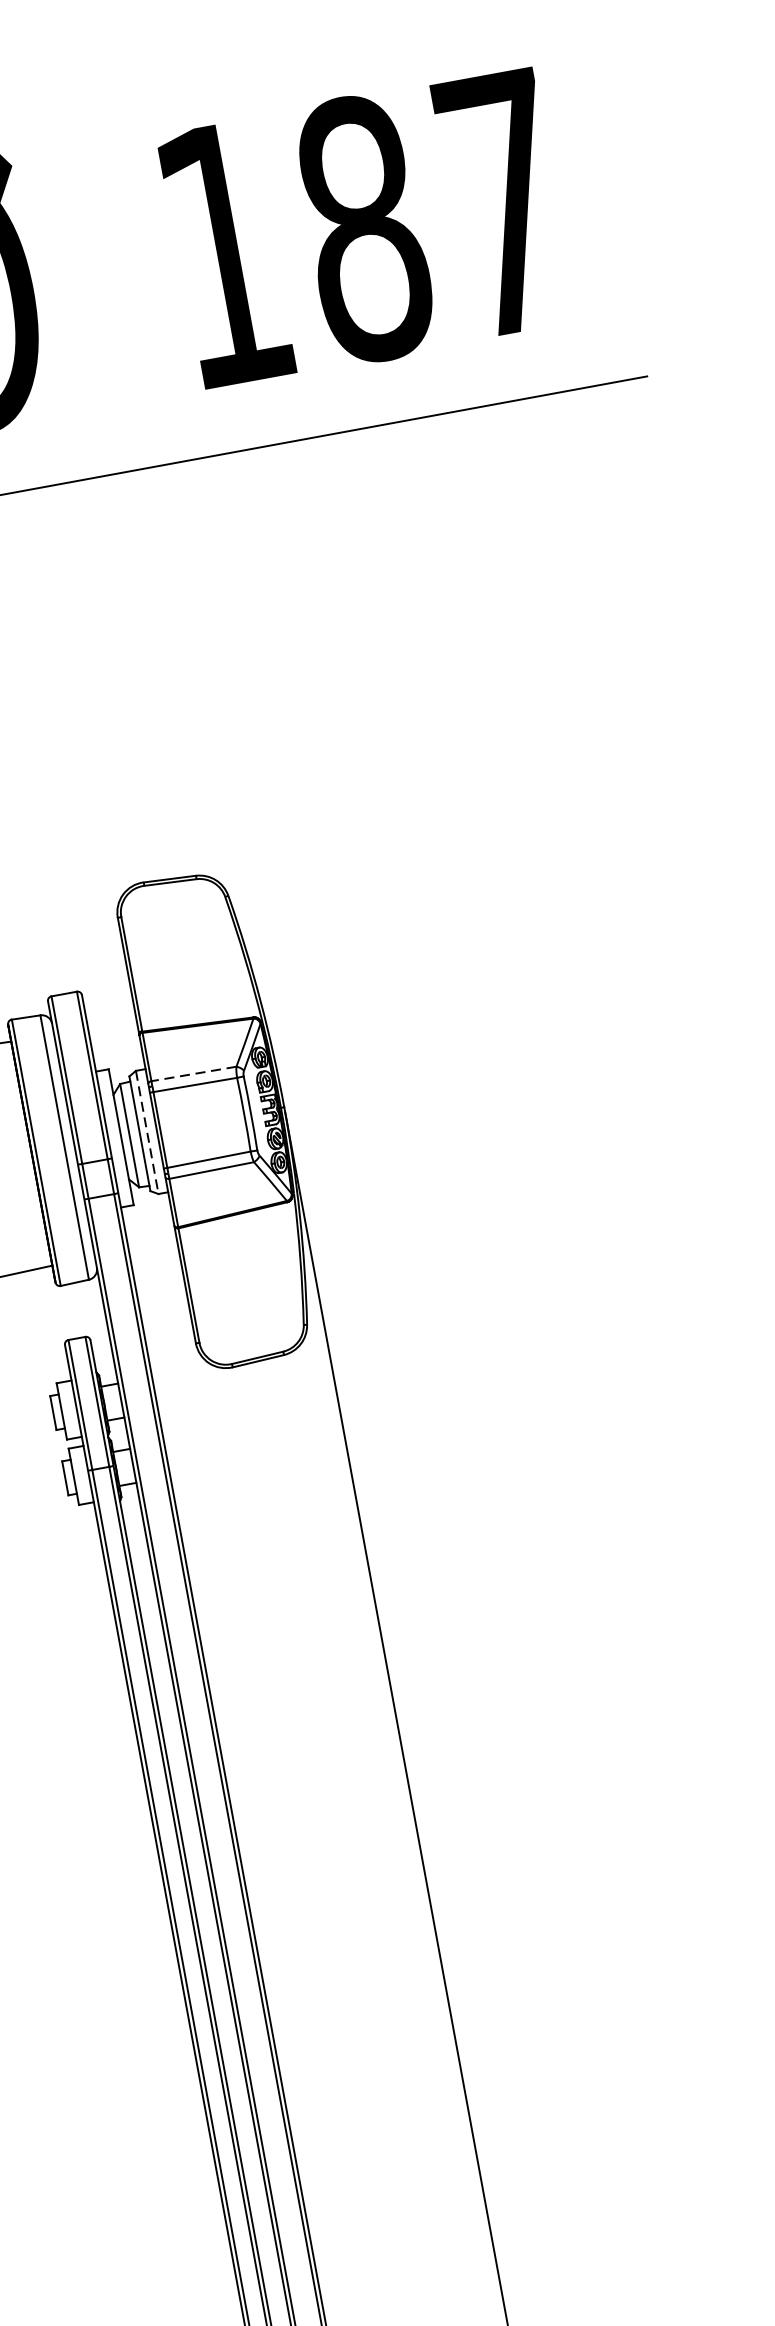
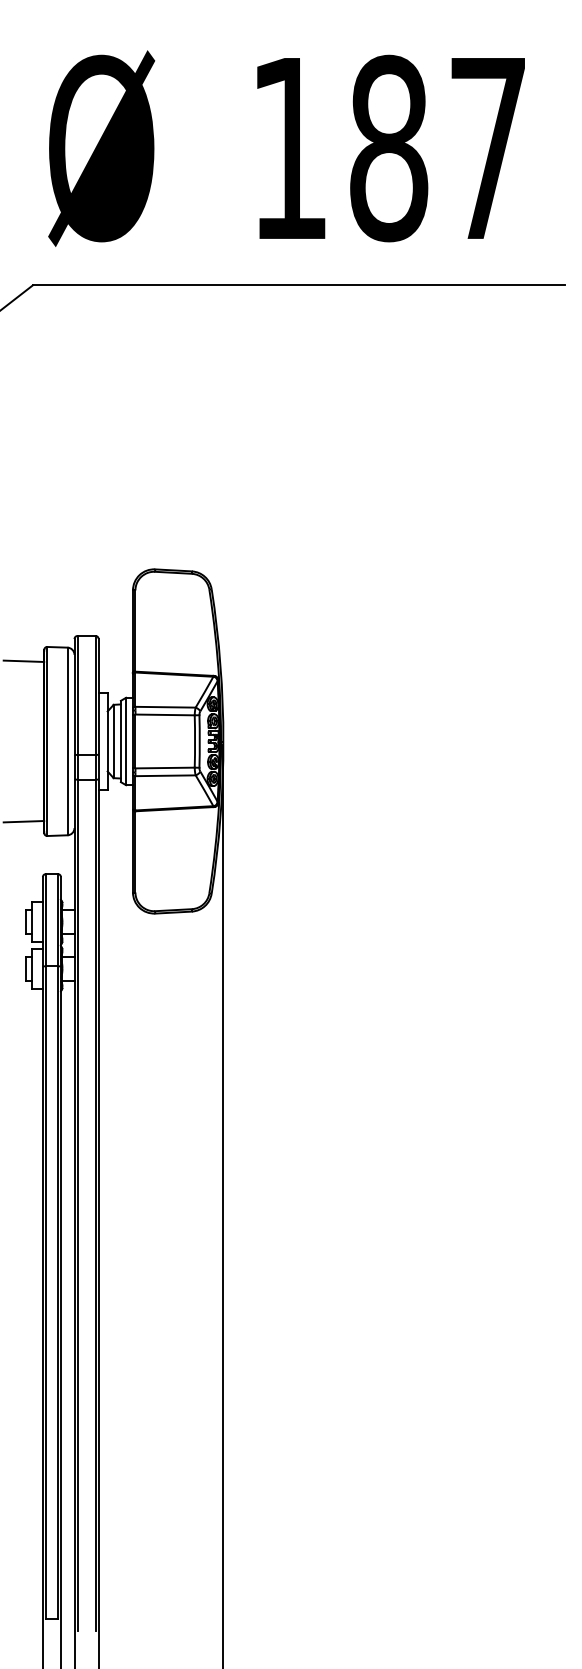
line: (193, 1074) -> (165, 707), dashed -> solid
line: (147, 1132) -> (126, 741), dashed -> solid

